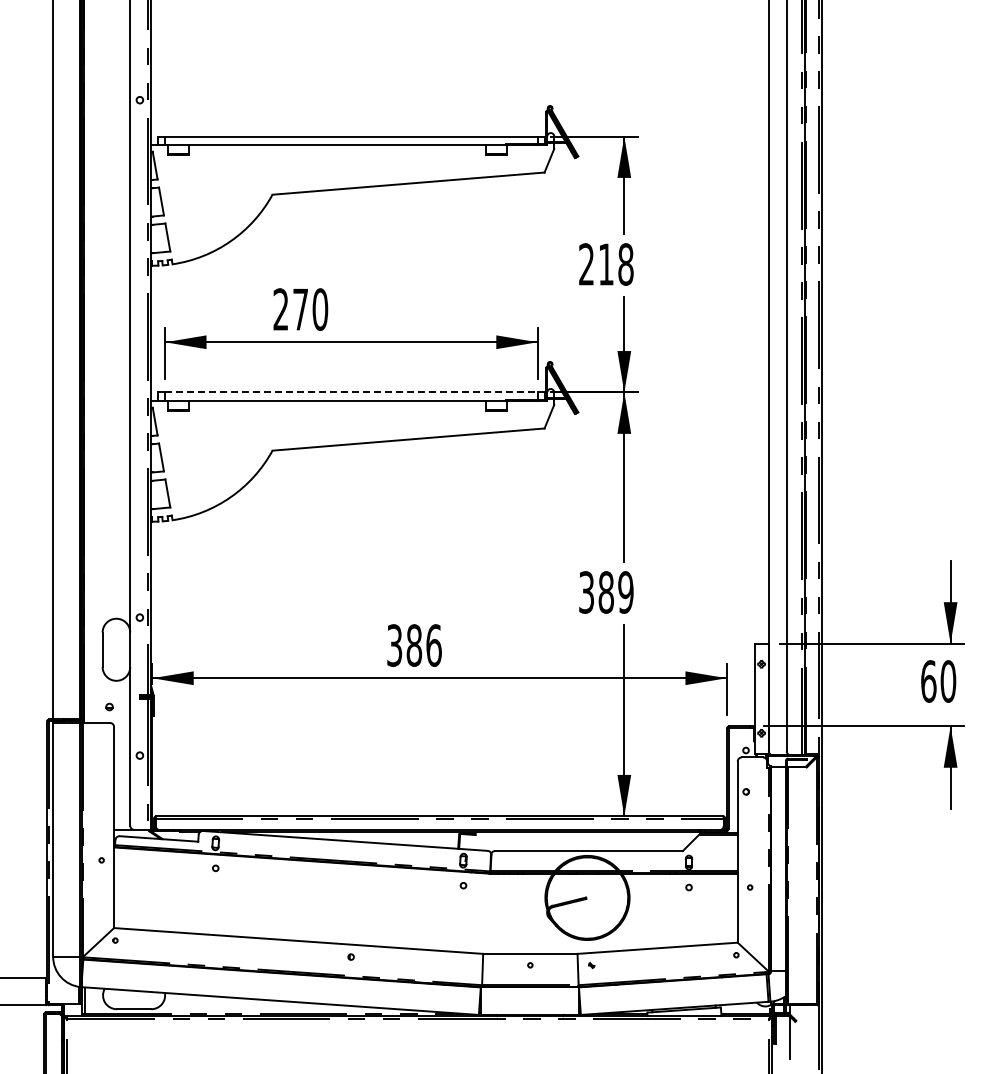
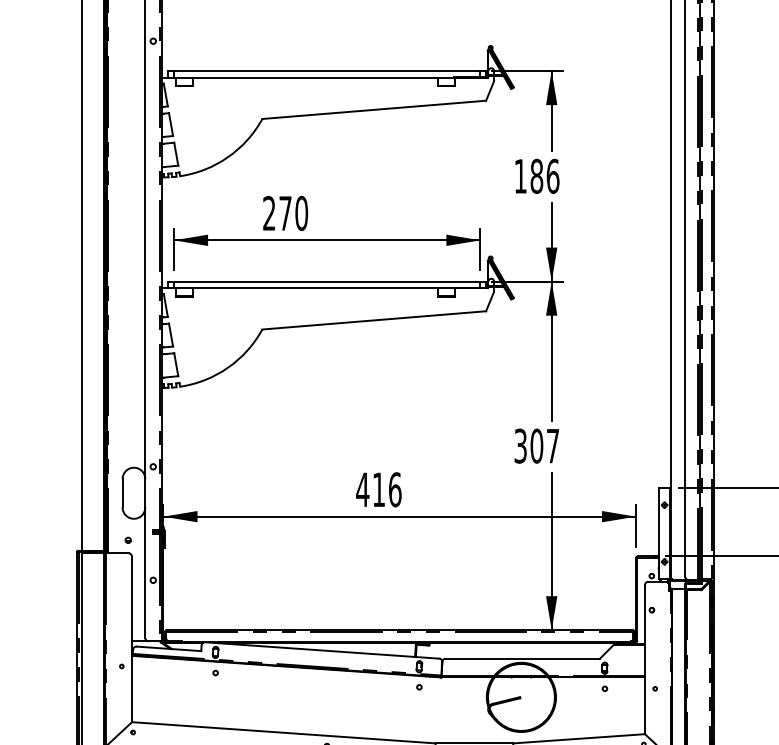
text: (606, 264) -> (537, 176), 218 -> 186
line: (351, 392) -> (327, 281), dashed -> solid
text: (615, 592) -> (544, 446), 389 -> 307
text: (404, 645) -> (370, 489), 386 -> 416

